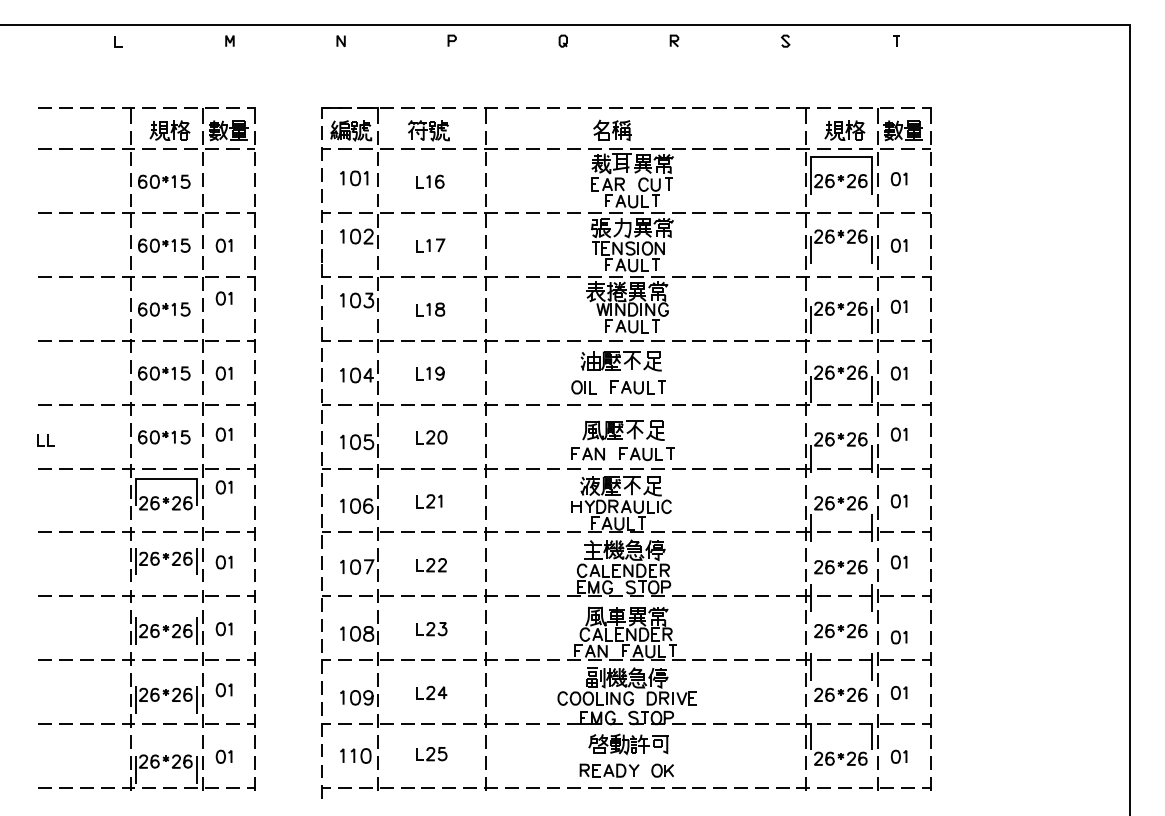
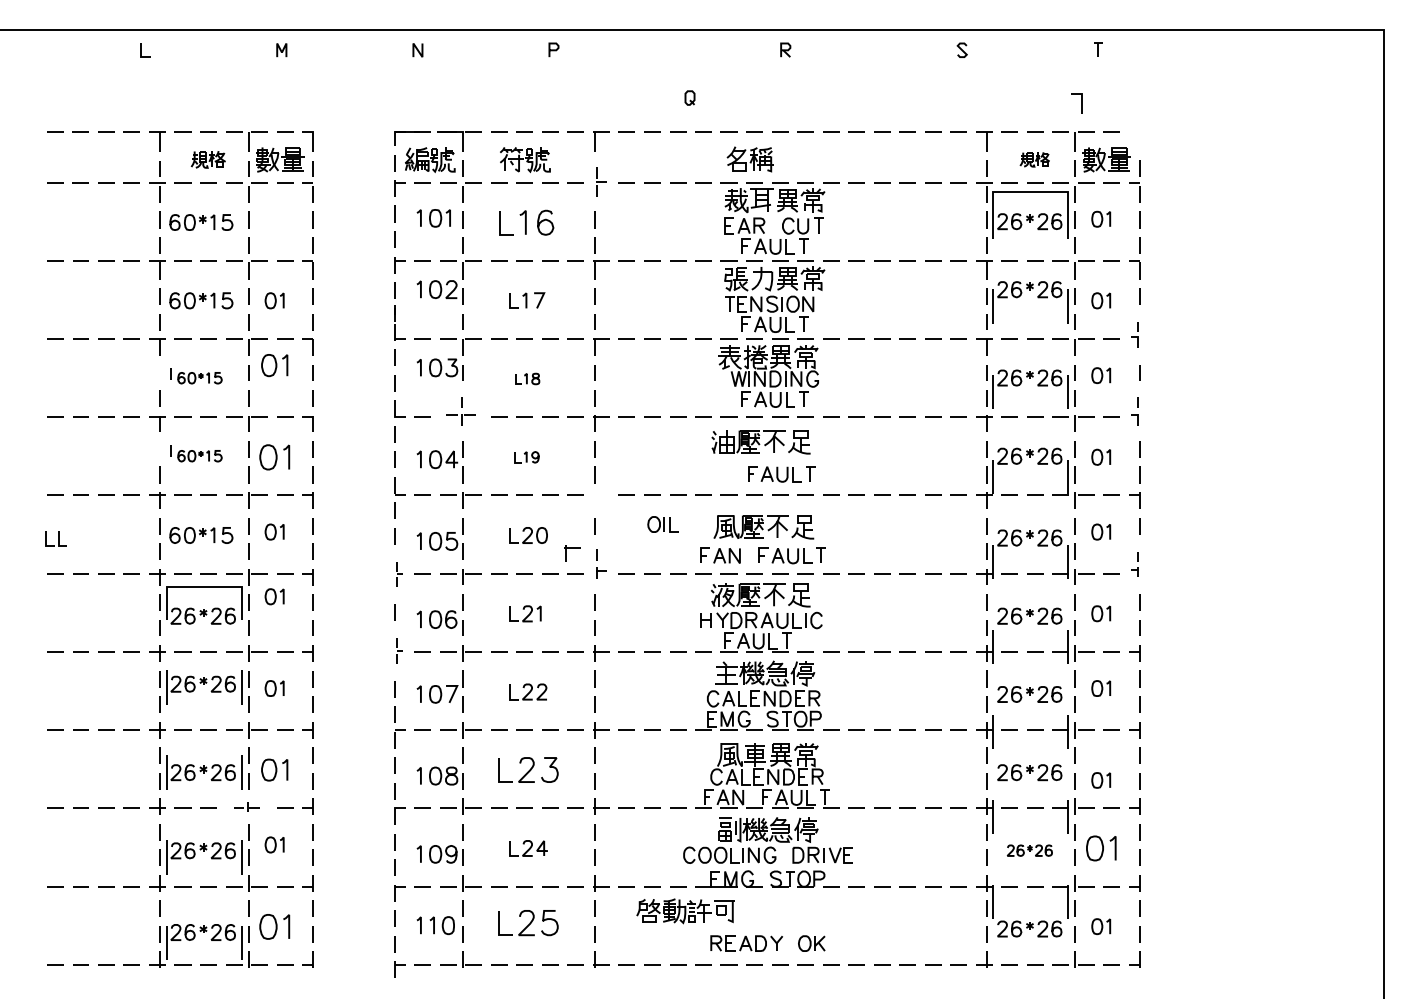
curve: (560, 40) -> (686, 97), moved
part: (674, 40) -> (785, 49), moved
line: (930, 115) -> (1082, 103), moved
part: (169, 130) -> (207, 159), size x0.7
part: (844, 130) -> (1034, 159), size x0.6
part: (490, 148) -> (600, 181), size x0.7
part: (430, 181) -> (527, 222), size x1.6
part: (926, 273) -> (1134, 334), size x0.6
part: (223, 298) -> (273, 365), size x1.4
part: (160, 307) -> (196, 376), size x0.7
part: (430, 309) -> (527, 378), size x0.7
part: (376, 335) -> (461, 410), size x0.7
part: (926, 335) -> (1134, 410), size x0.7
part: (160, 370) -> (196, 453), size x0.7
part: (223, 373) -> (273, 457), size x1.6
part: (430, 373) -> (527, 457), size x0.7
part: (583, 387) -> (662, 524), moved
part: (490, 408) -> (571, 552), moved
part: (490, 460) -> (600, 563), size x0.7
part: (926, 460) -> (1134, 563), size x0.6
part: (325, 469) -> (398, 574), size x0.6
part: (325, 531) -> (398, 650), size x0.6
part: (223, 629) -> (273, 770), size x1.4
part: (431, 629) -> (528, 770), size x1.6
part: (201, 658) -> (246, 806), size x0.6
part: (898, 692) -> (1100, 847), size x1.6
part: (840, 694) -> (1029, 850), size x0.7
part: (628, 744) -> (685, 911), moved
part: (431, 754) -> (528, 923), size x1.6
part: (223, 756) -> (273, 926), size x1.6

